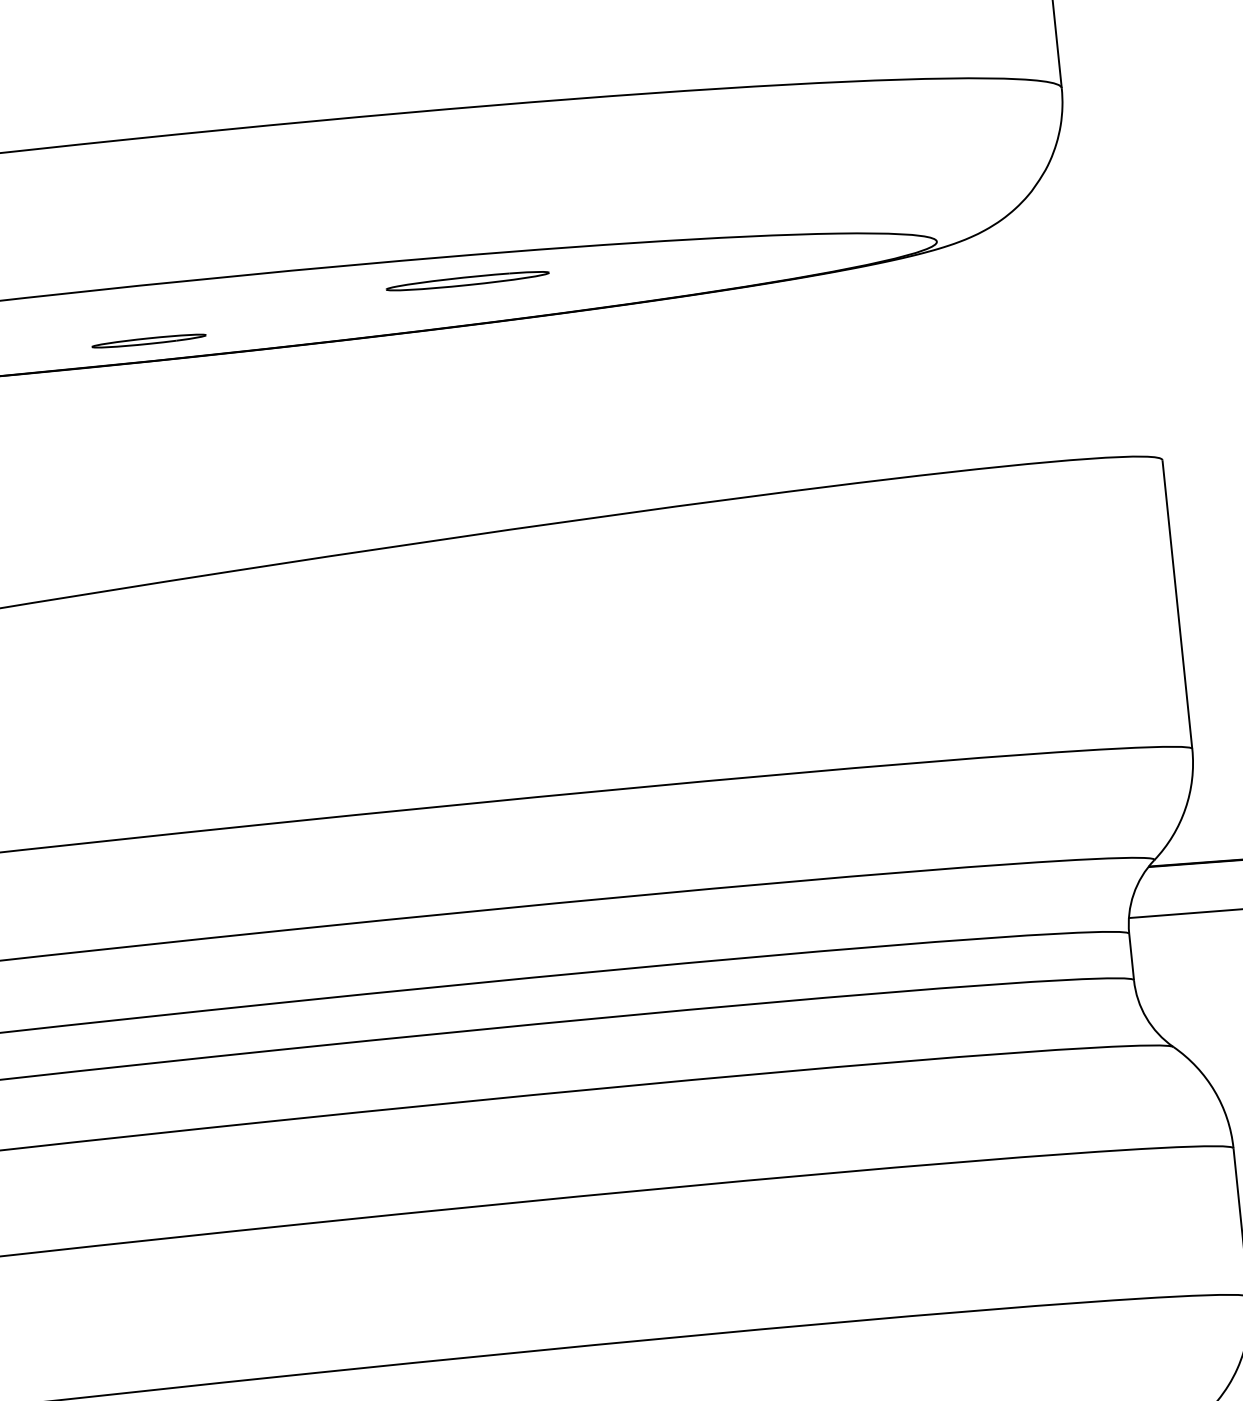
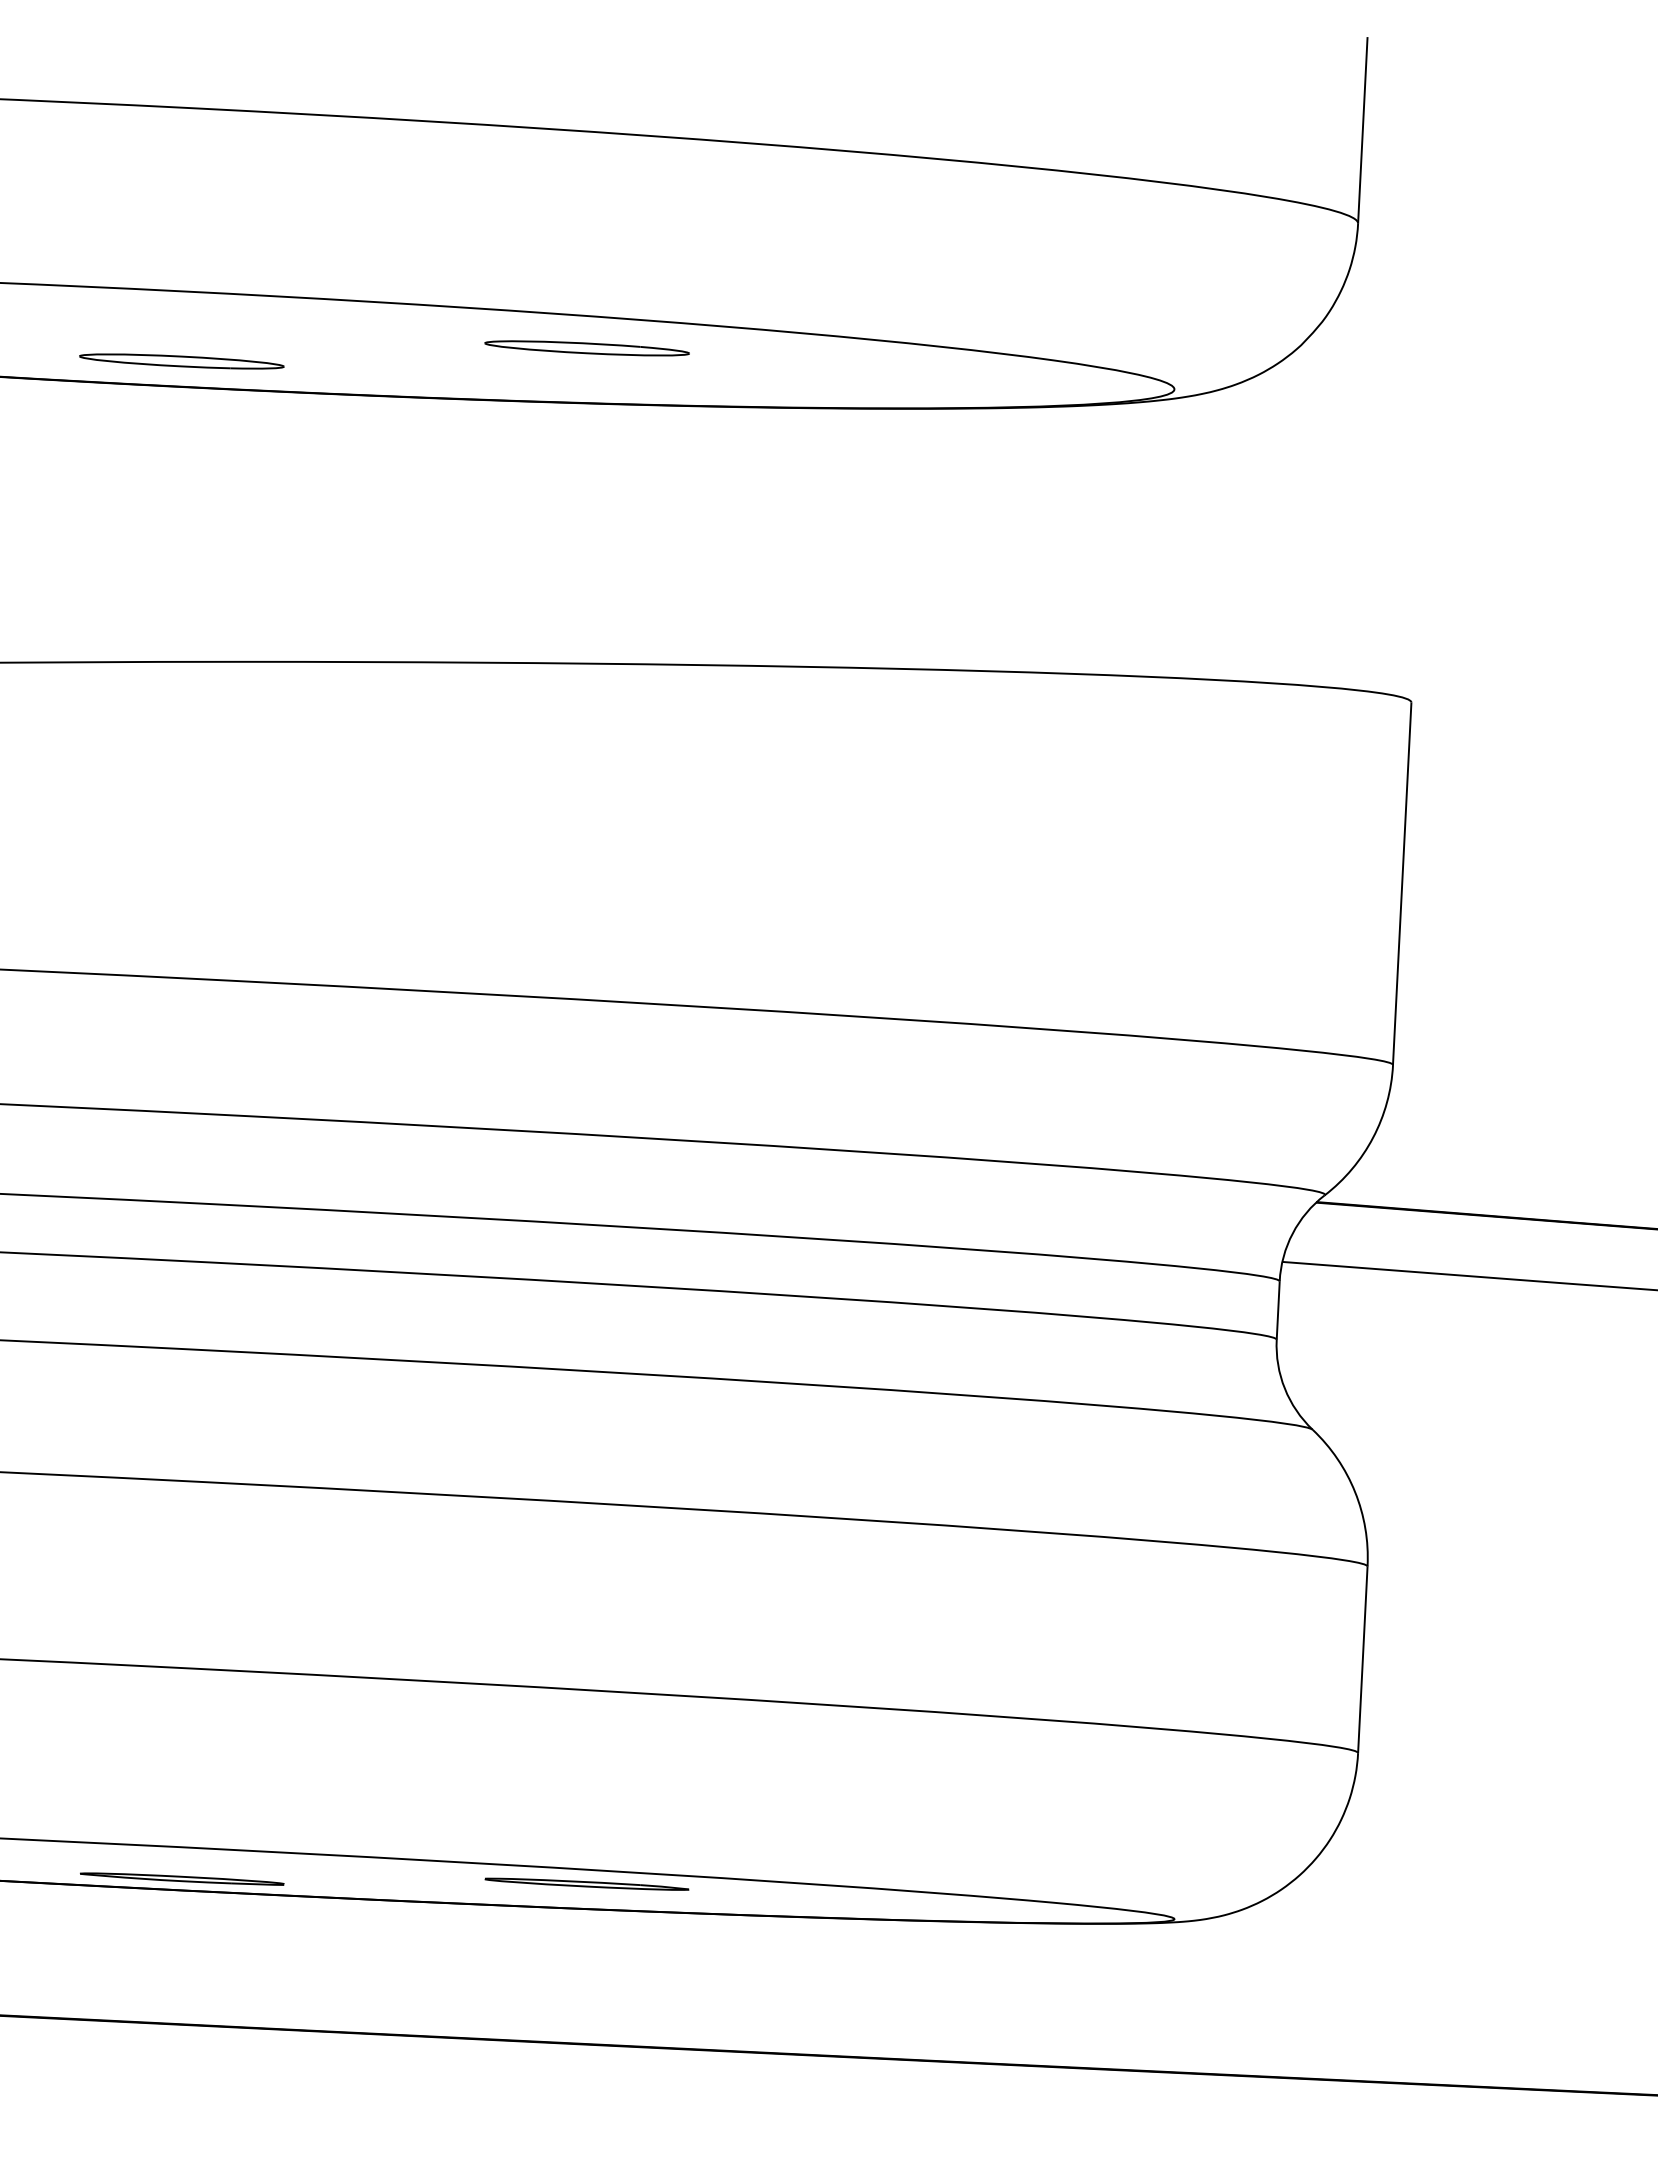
part: (148, 341) -> (181, 361), size x1.43

